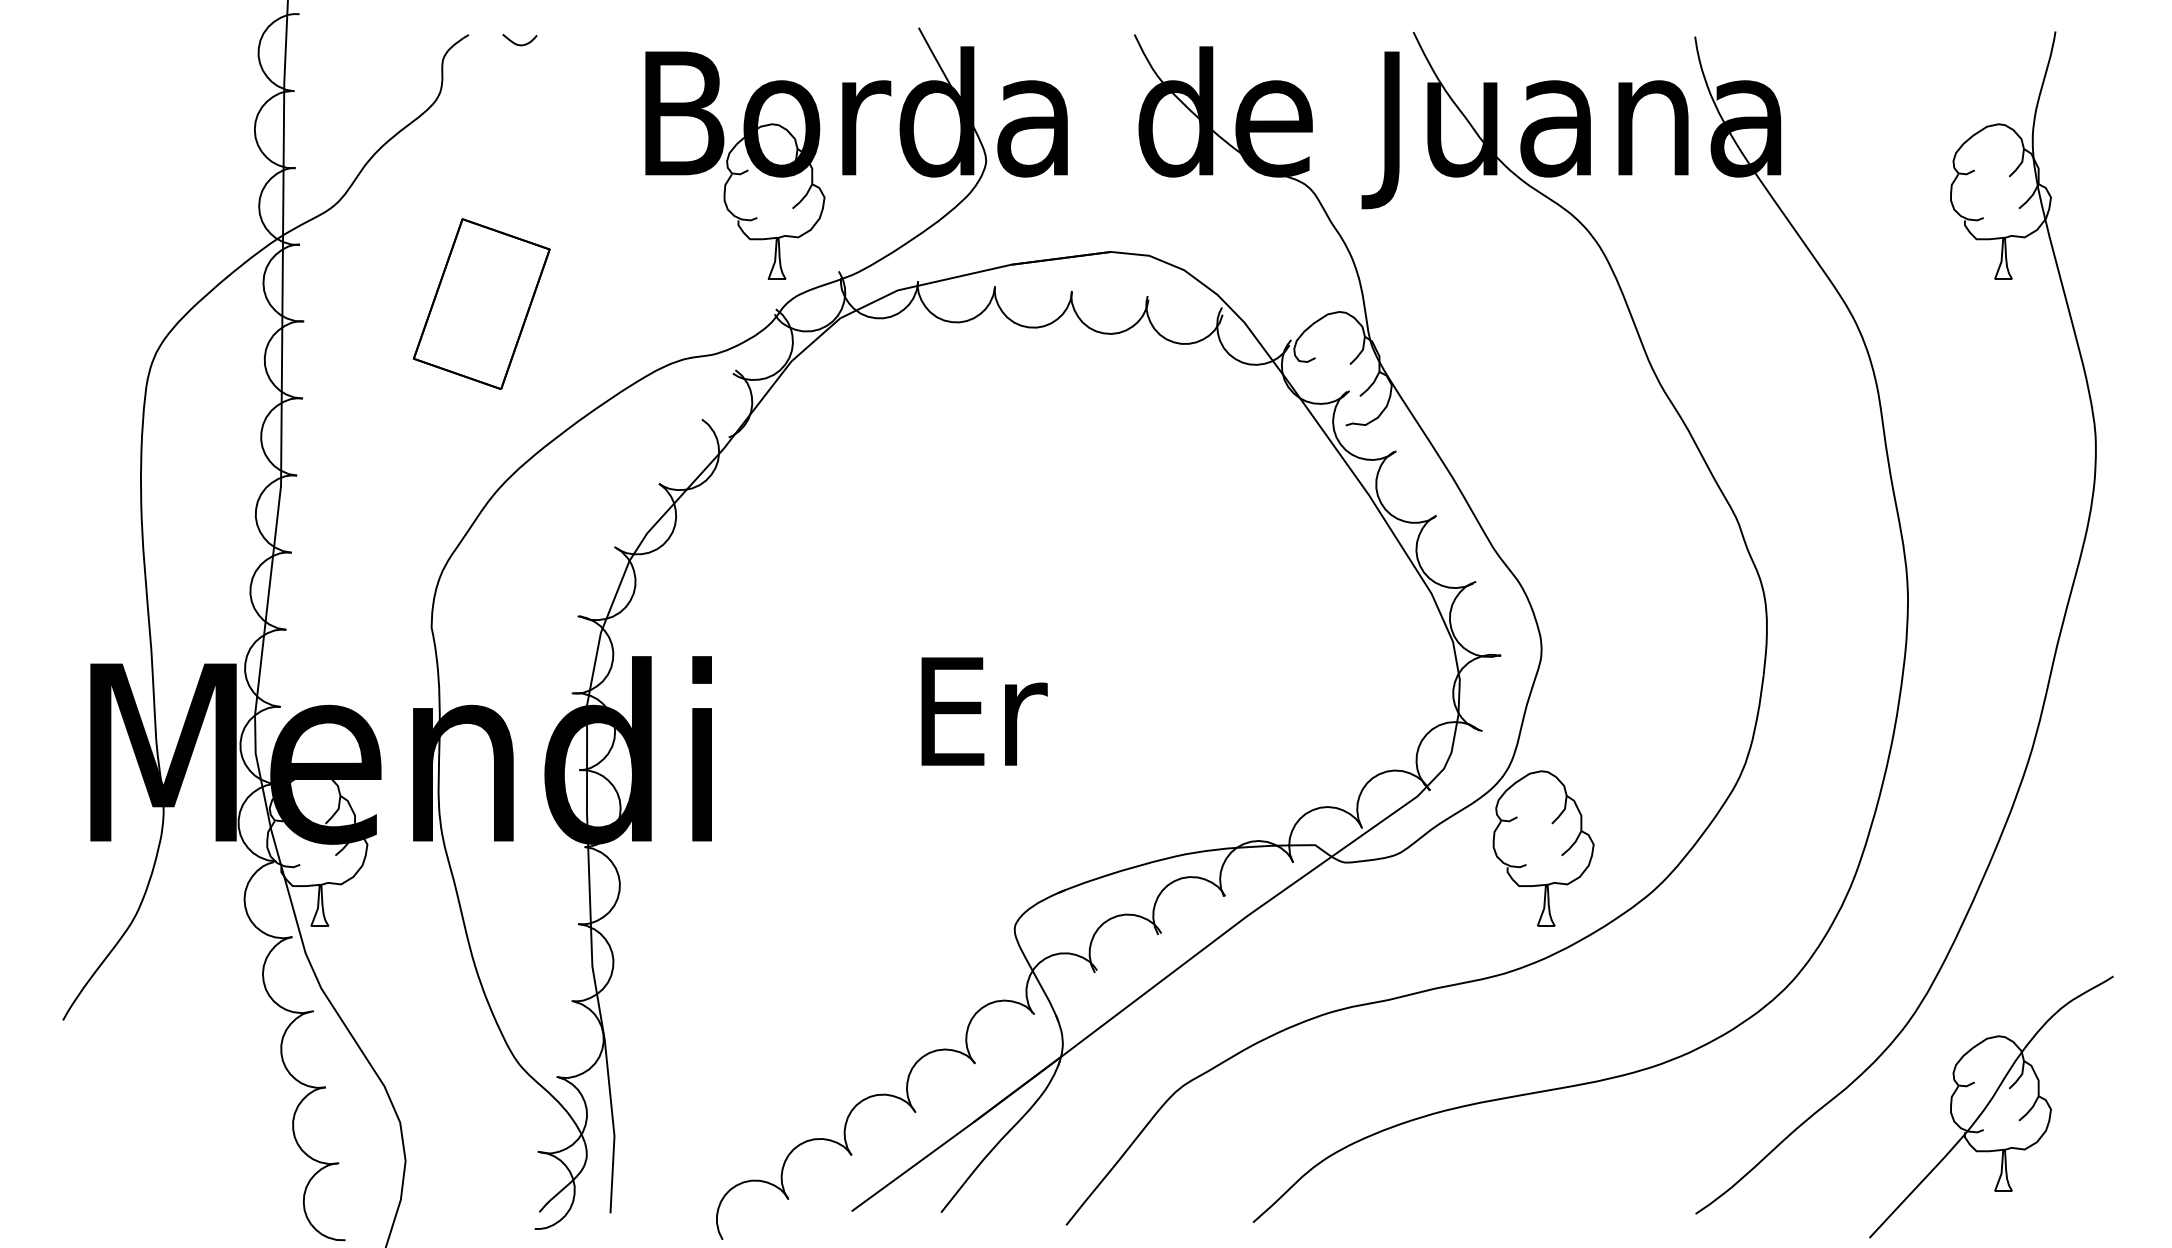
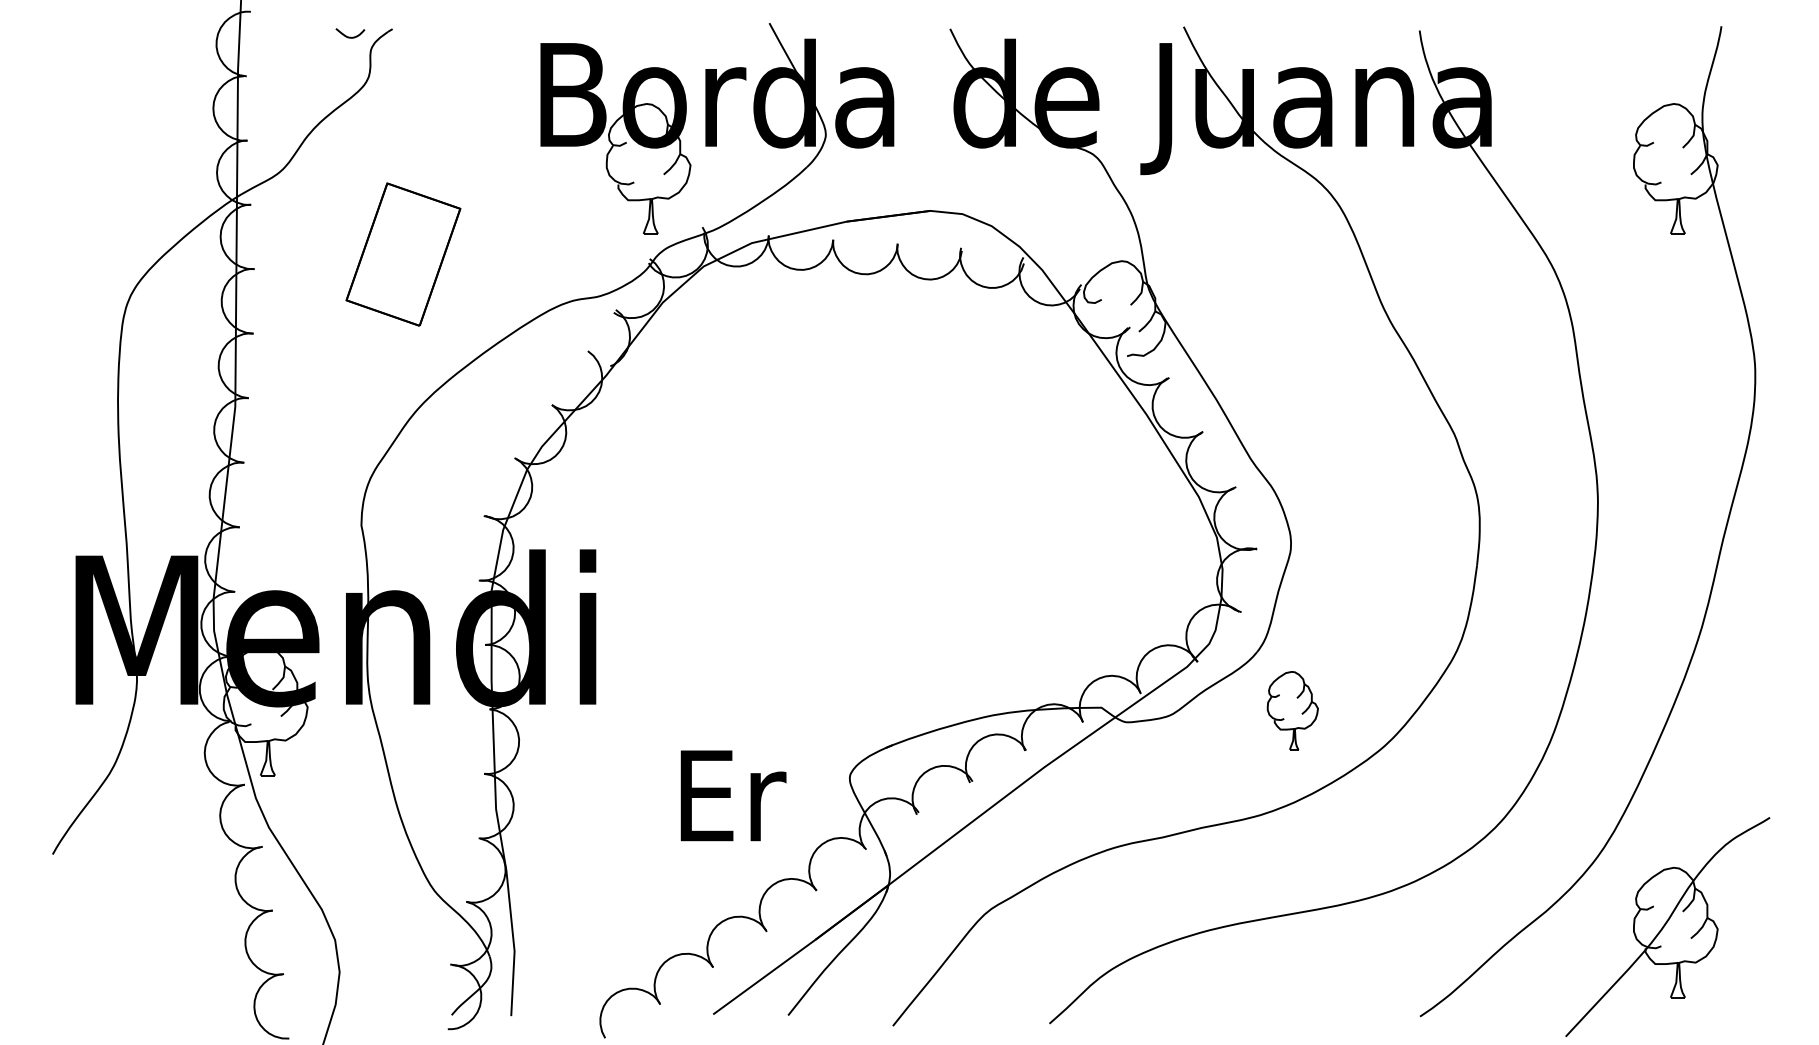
curve: (520, 43) -> (350, 36), moved
text: (984, 711) -> (733, 795), moved
part: (1543, 848) -> (1292, 710), size x0.6

